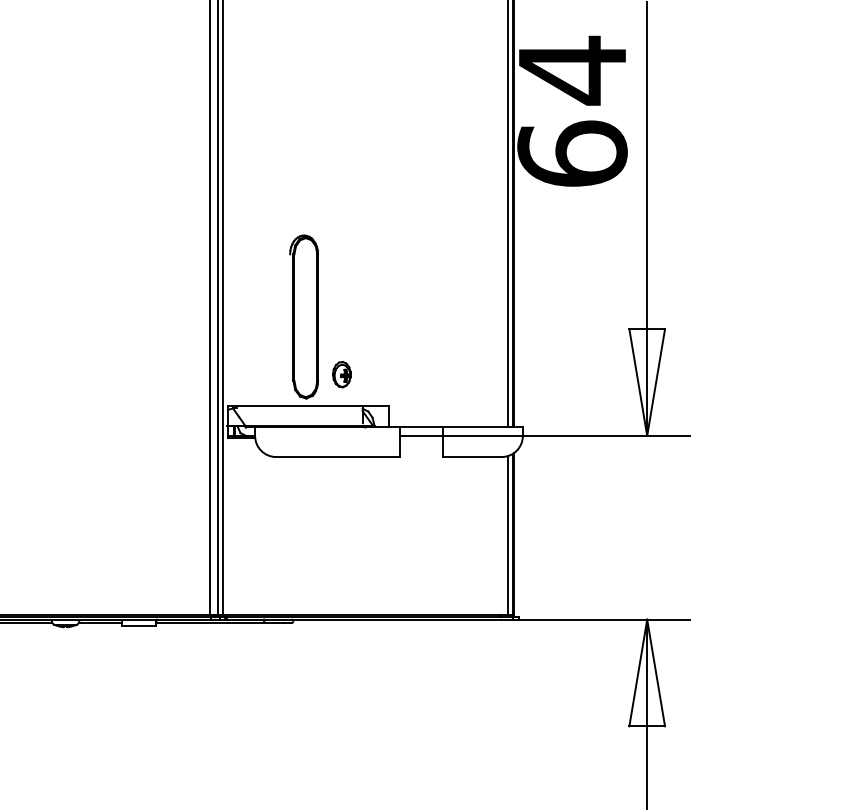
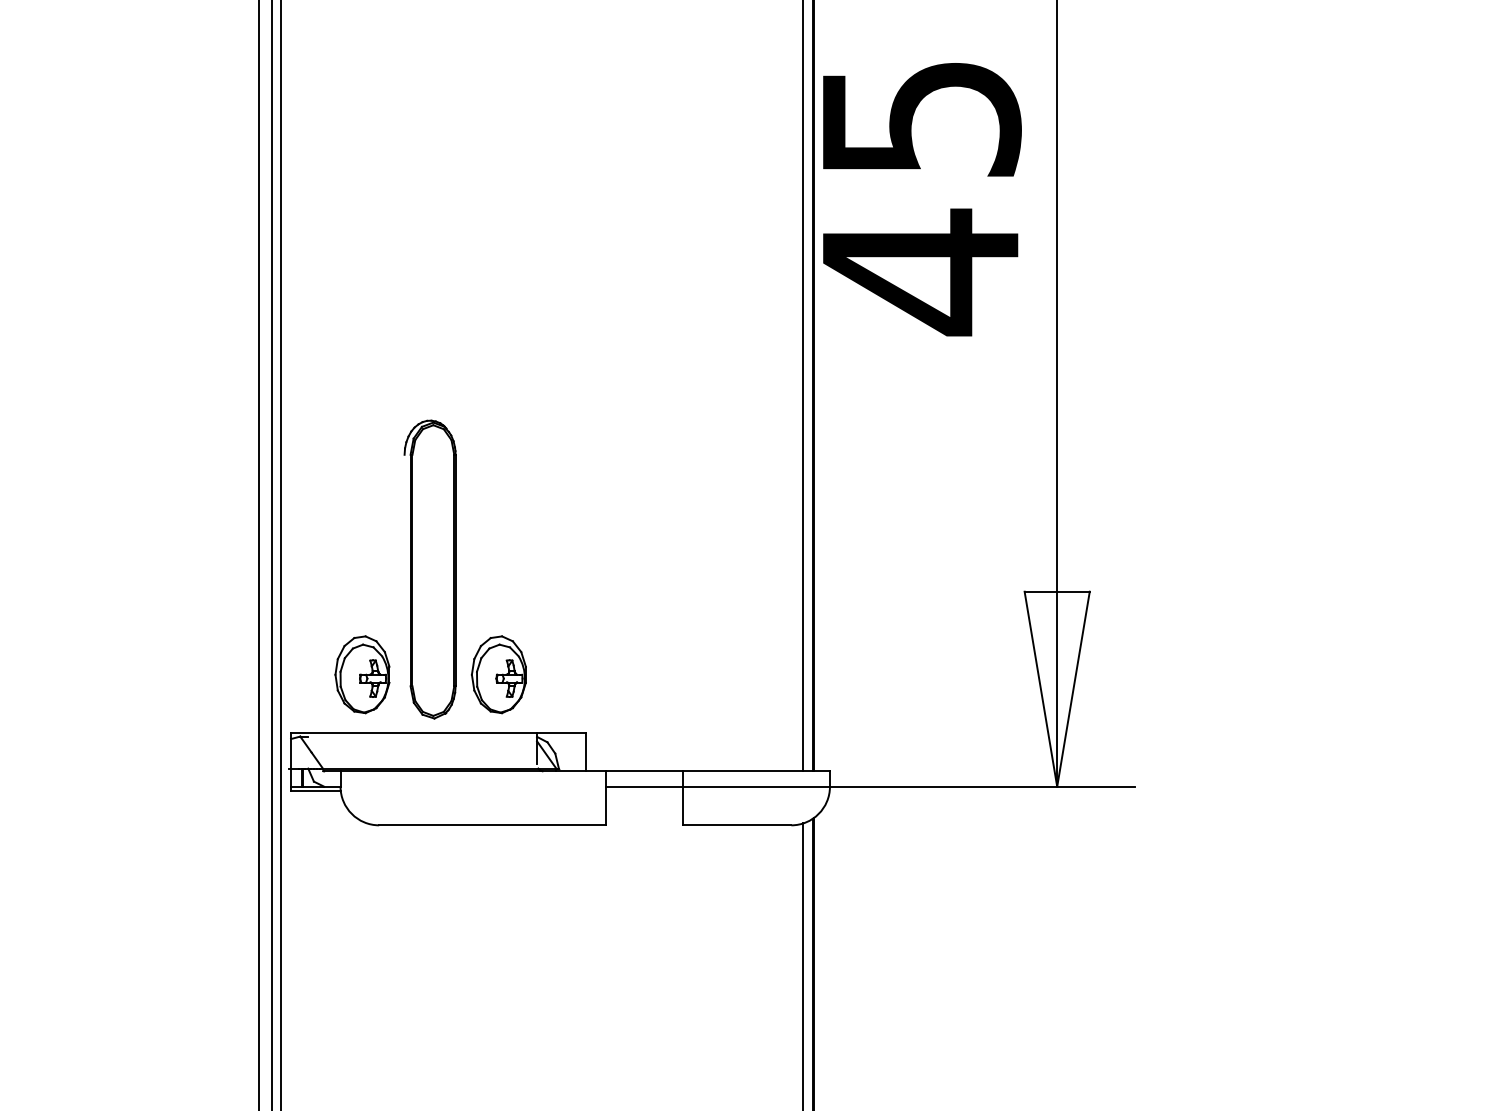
text: (572, 112) -> (920, 195), 64 -> 45
part: (266, 374) -> (361, 674), added
part: (341, 374) -> (498, 674), size x1.67

